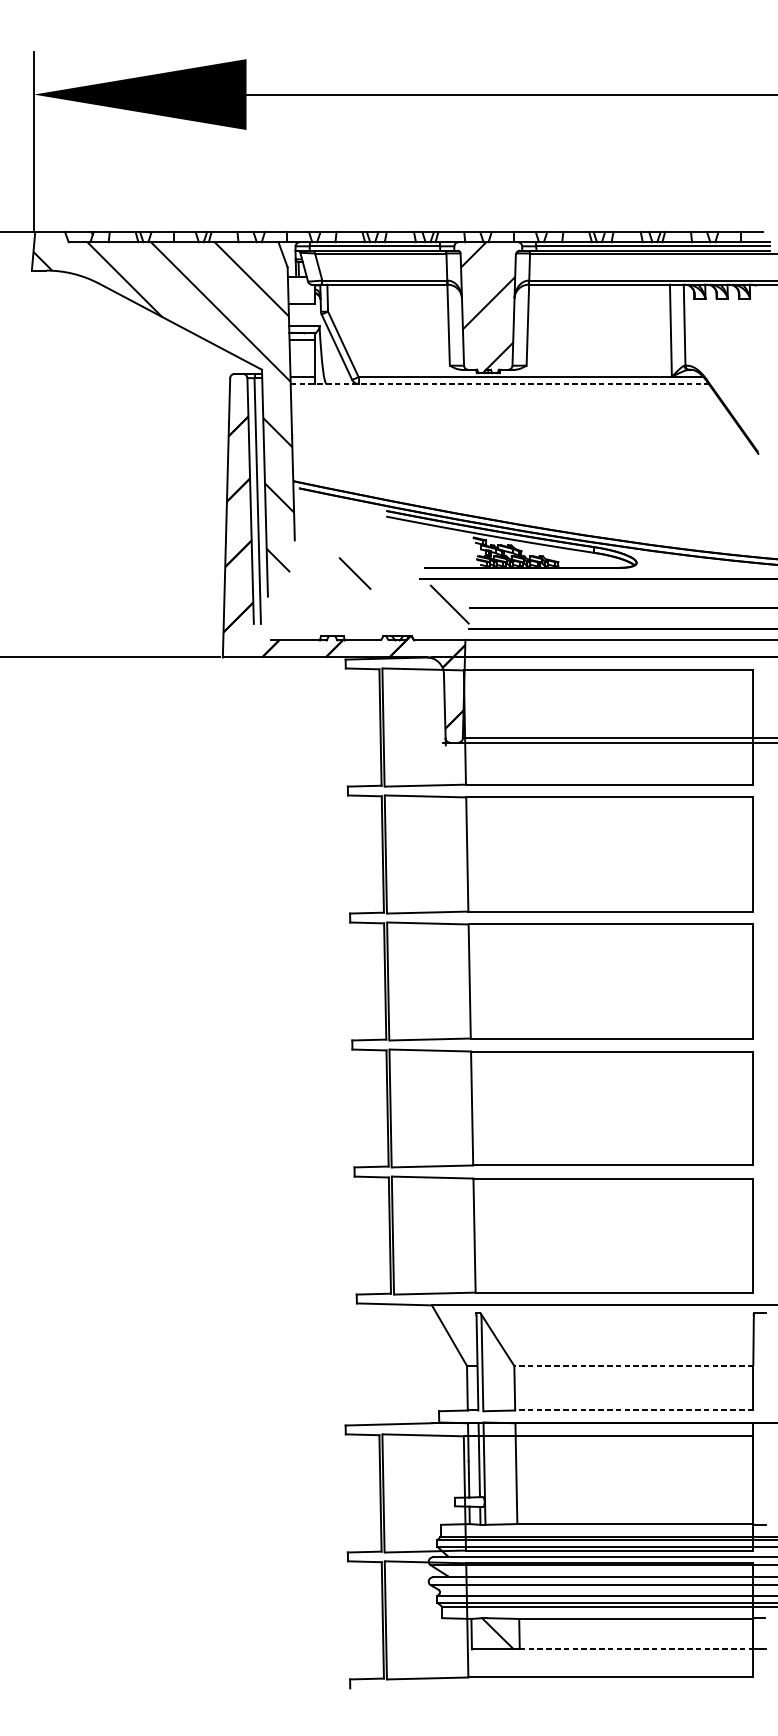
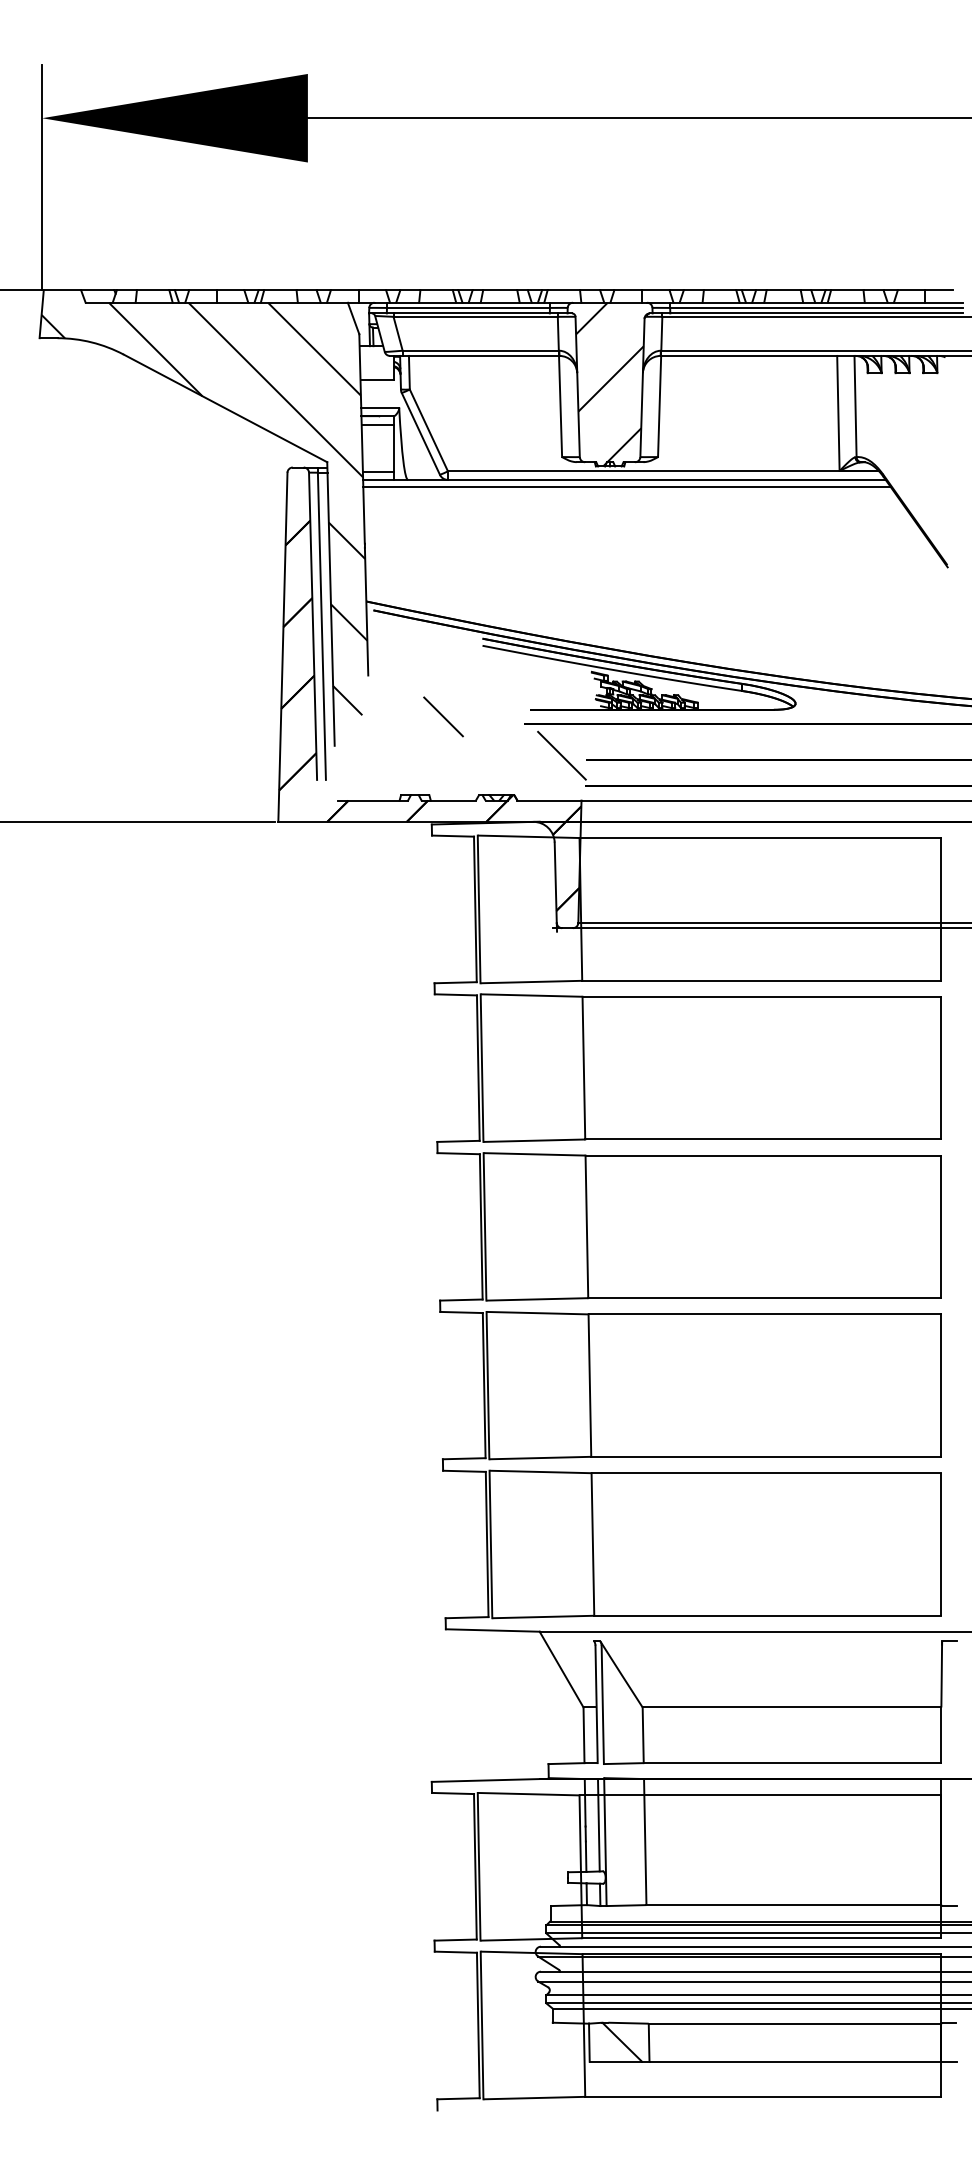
line: (499, 383) -> (624, 479), dashed -> solid
line: (501, 390) -> (626, 487), added
line: (633, 1366) -> (791, 1707), dashed -> solid
line: (634, 1410) -> (792, 1763), dashed -> solid
line: (636, 1649) -> (795, 2061), dashed -> solid

